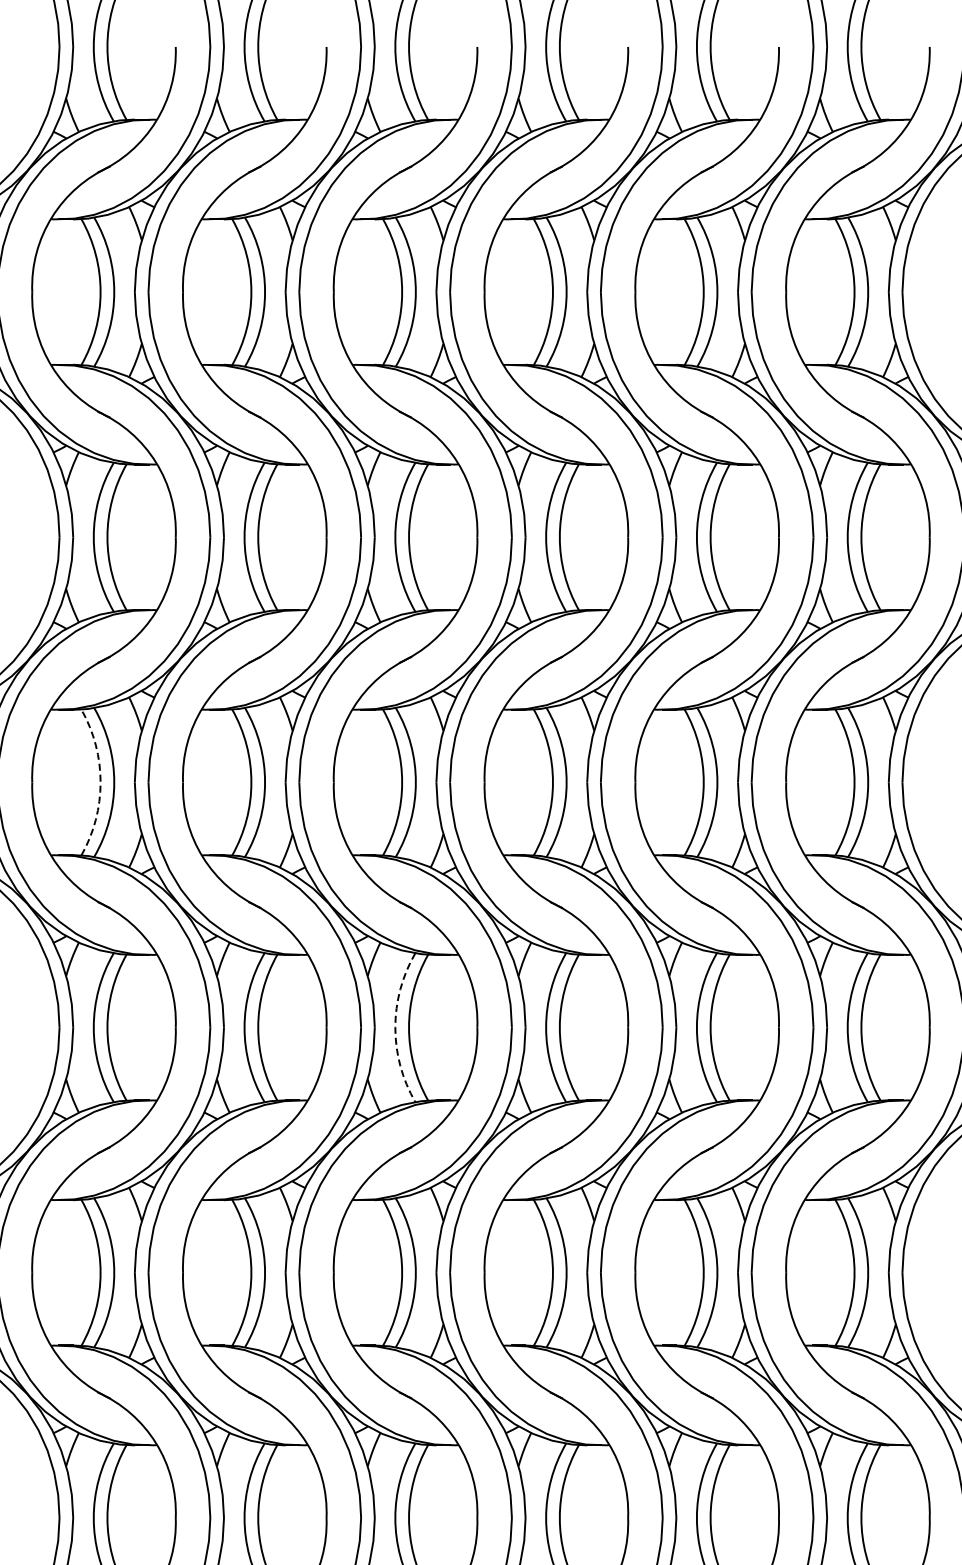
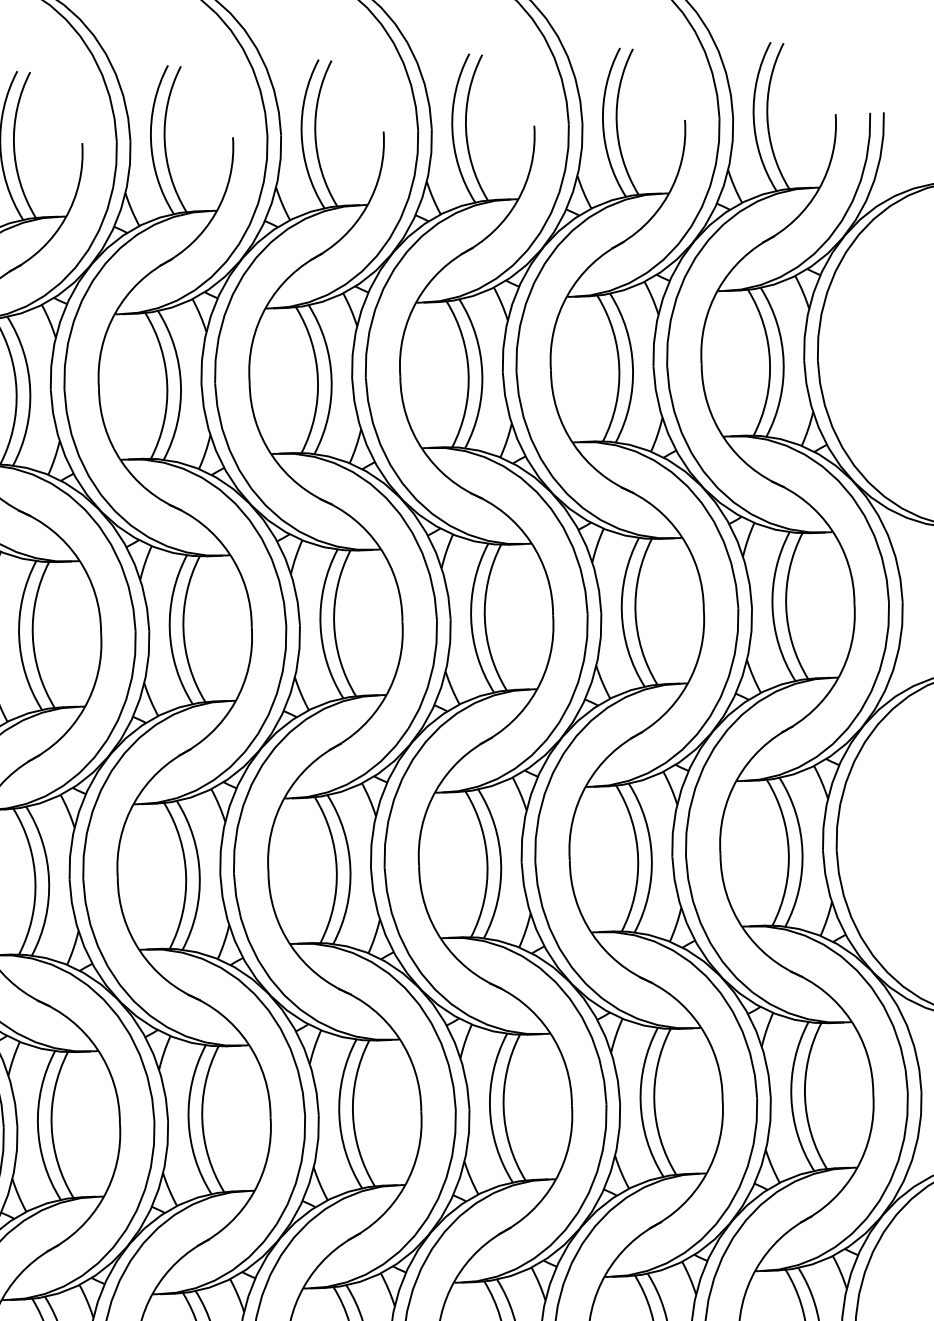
arc: (100, 782) -> (35, 881), dashed -> solid
arc: (395, 1027) -> (339, 1114), dashed -> solid

